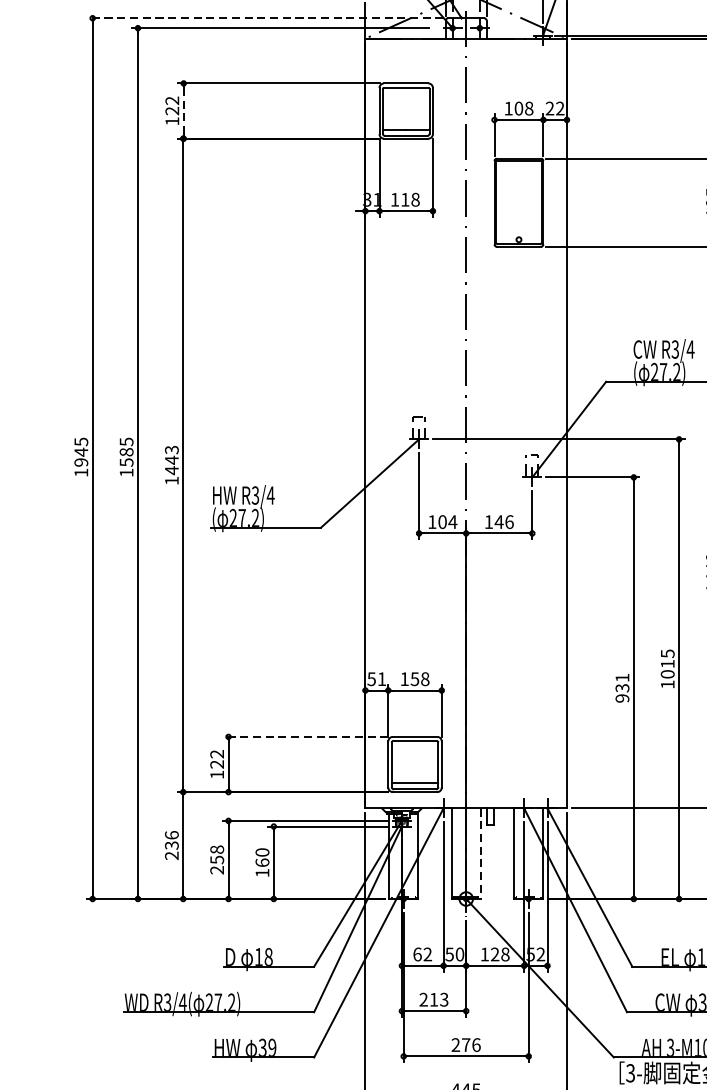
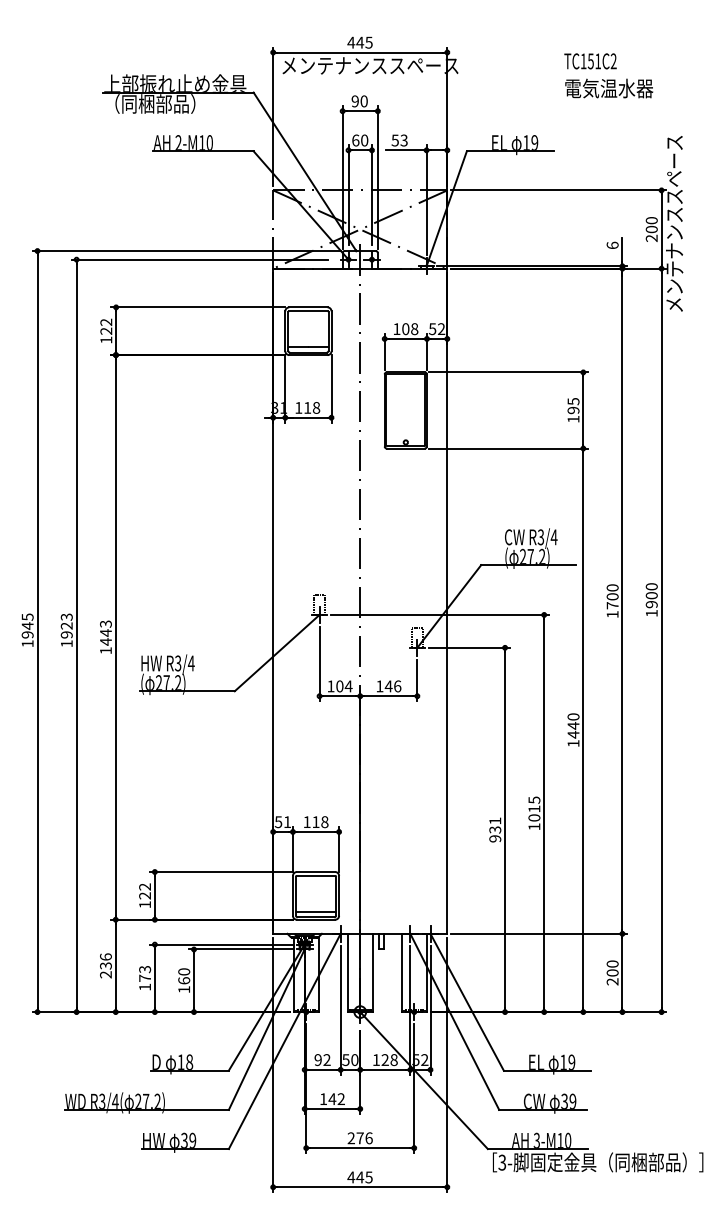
line: (265, 18) -> (186, 251), dashed -> solid
text: (549, 109) -> (432, 329), 22 -> 52
line: (184, 111) -> (116, 331), dashed -> solid
text: (126, 451) -> (66, 625), 1585 -> 1923
text: (414, 679) -> (315, 822), 158 -> 118
line: (304, 737) -> (220, 872), dashed -> solid
line: (480, 854) -> (372, 973), dashed -> solid
text: (217, 858) -> (145, 977), 258 -> 173
text: (416, 955) -> (317, 1060), 62 -> 92
text: (432, 1000) -> (331, 1099), 213 -> 142

